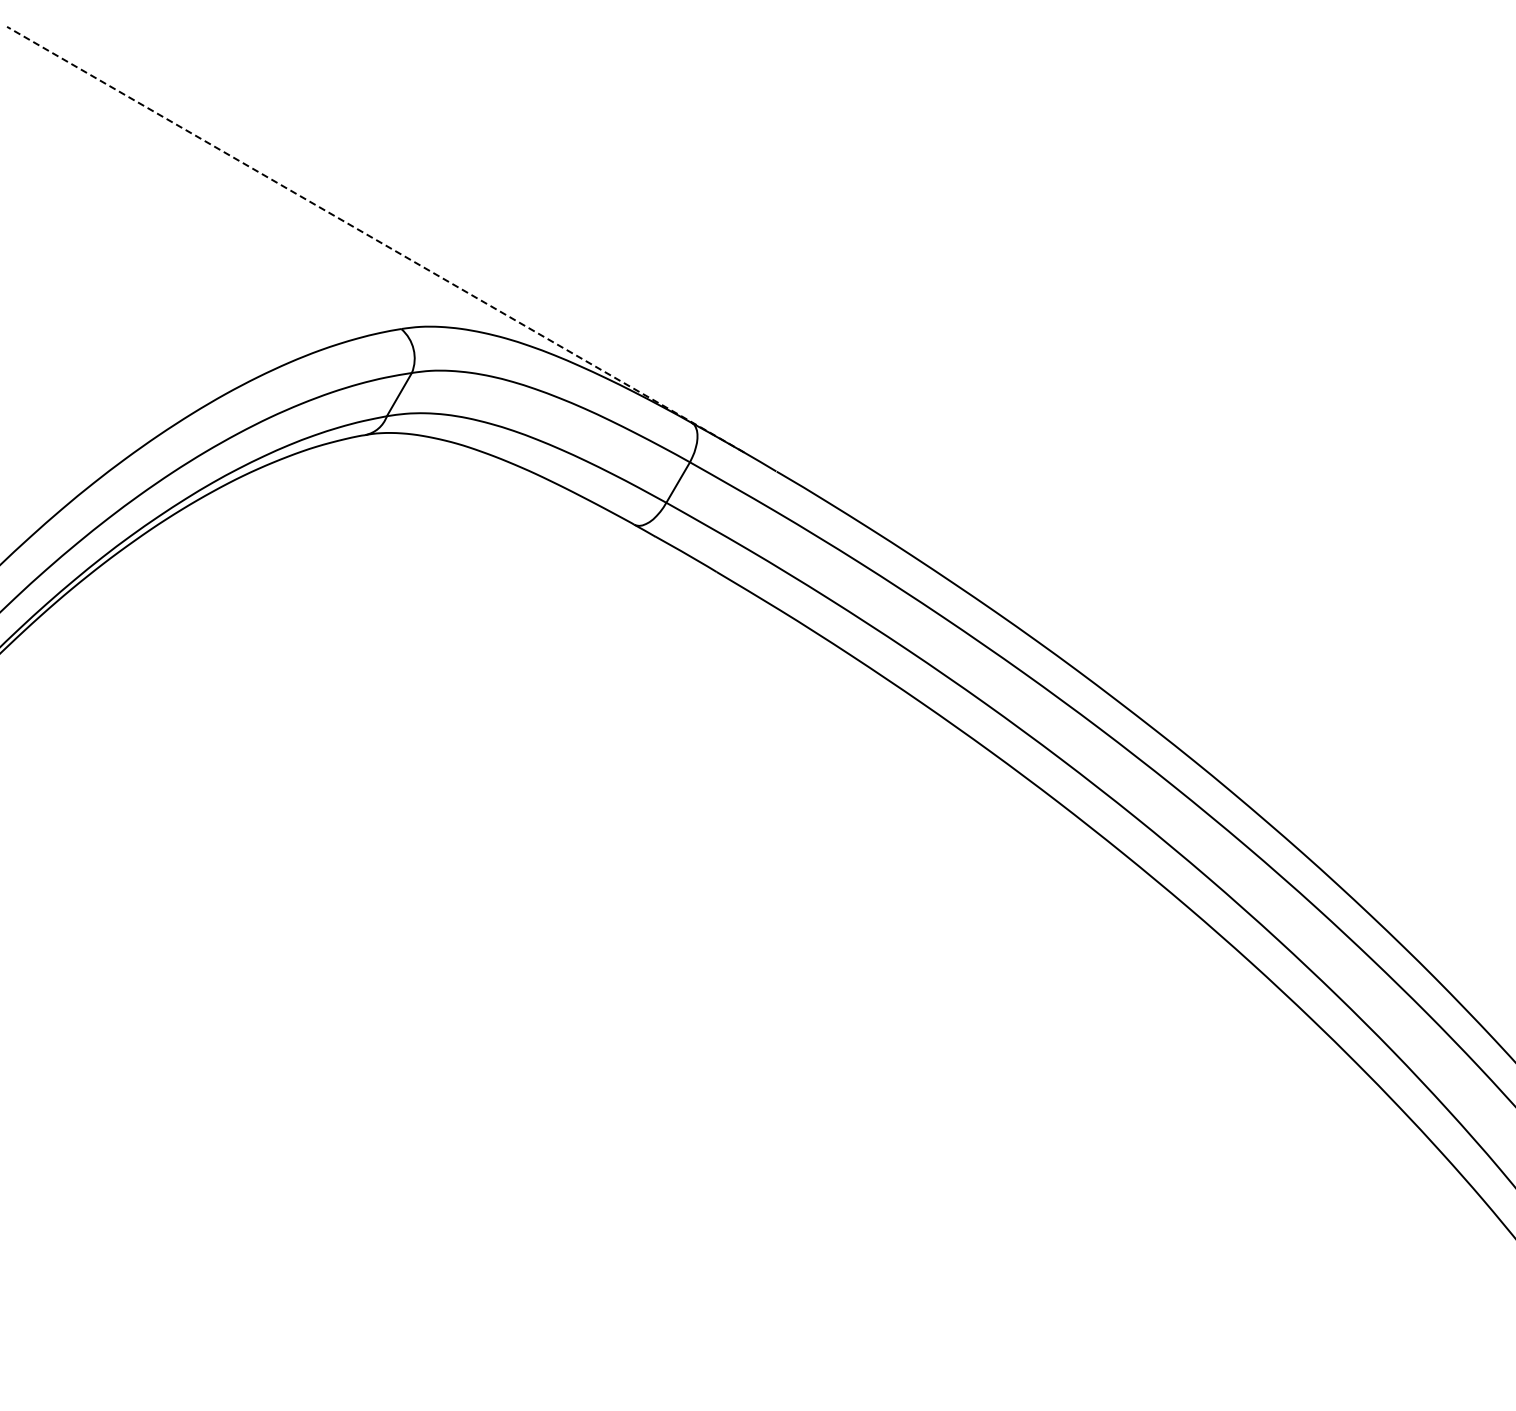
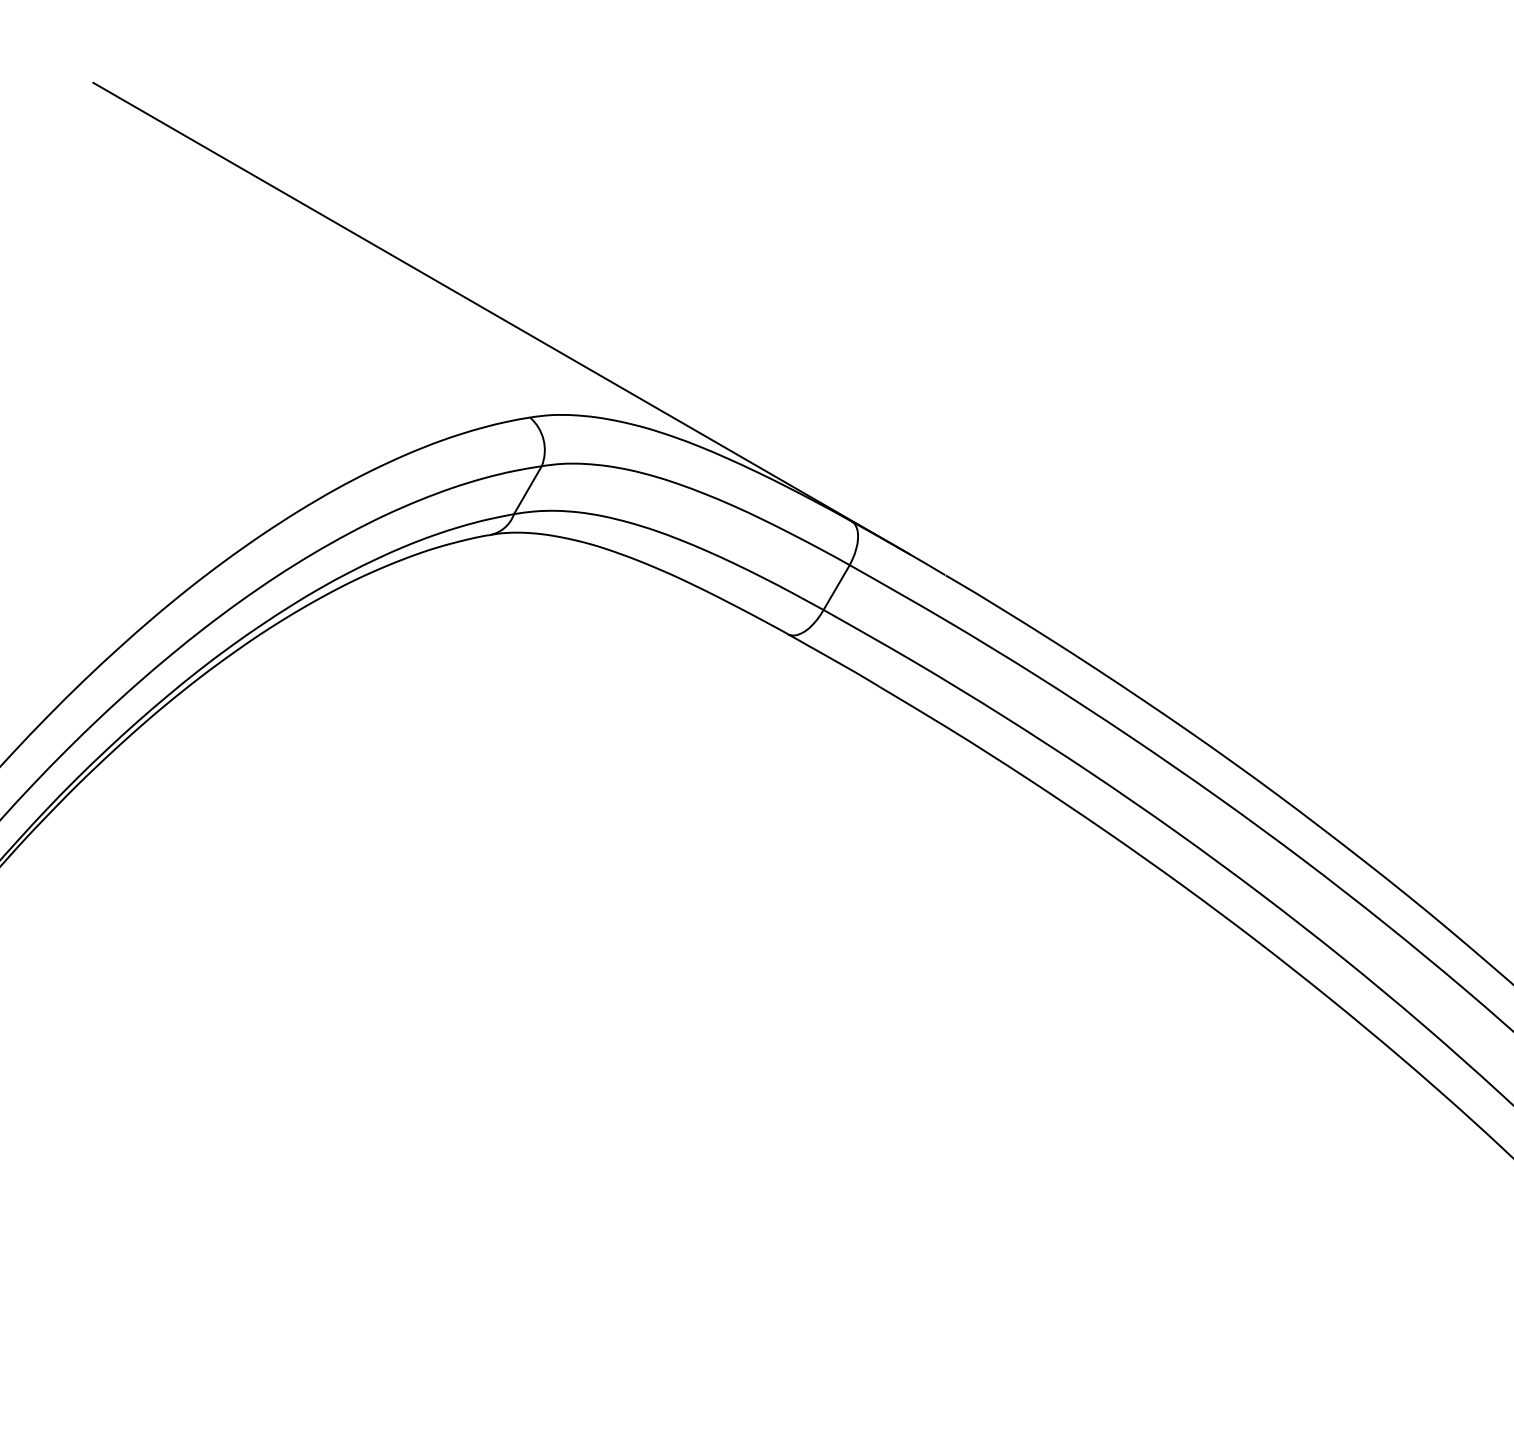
line: (375, 239) -> (501, 318), dashed -> solid

